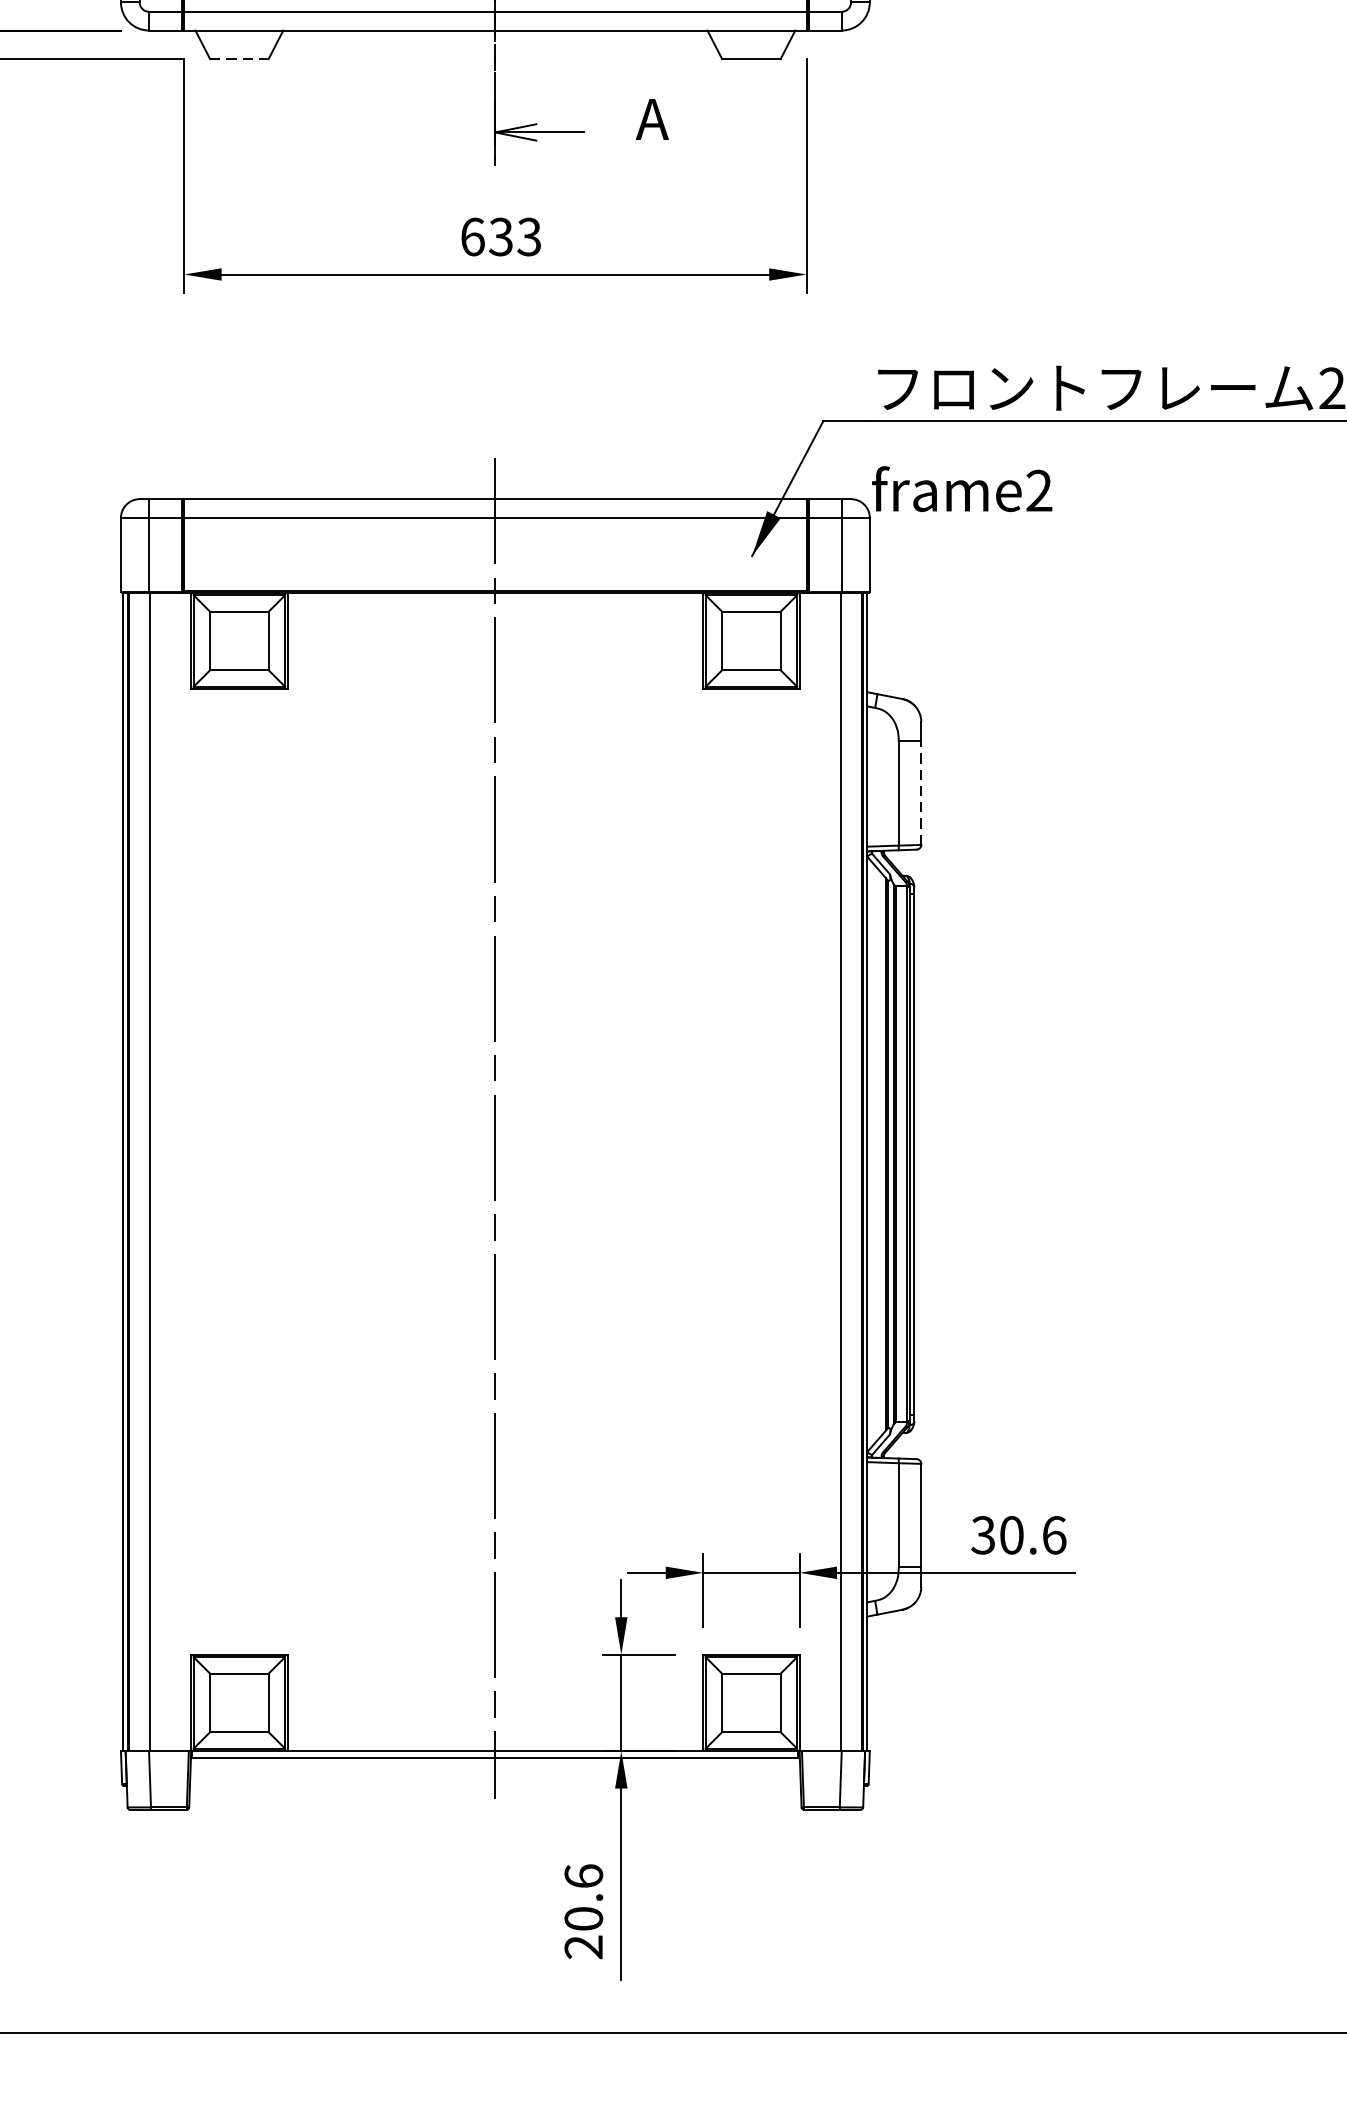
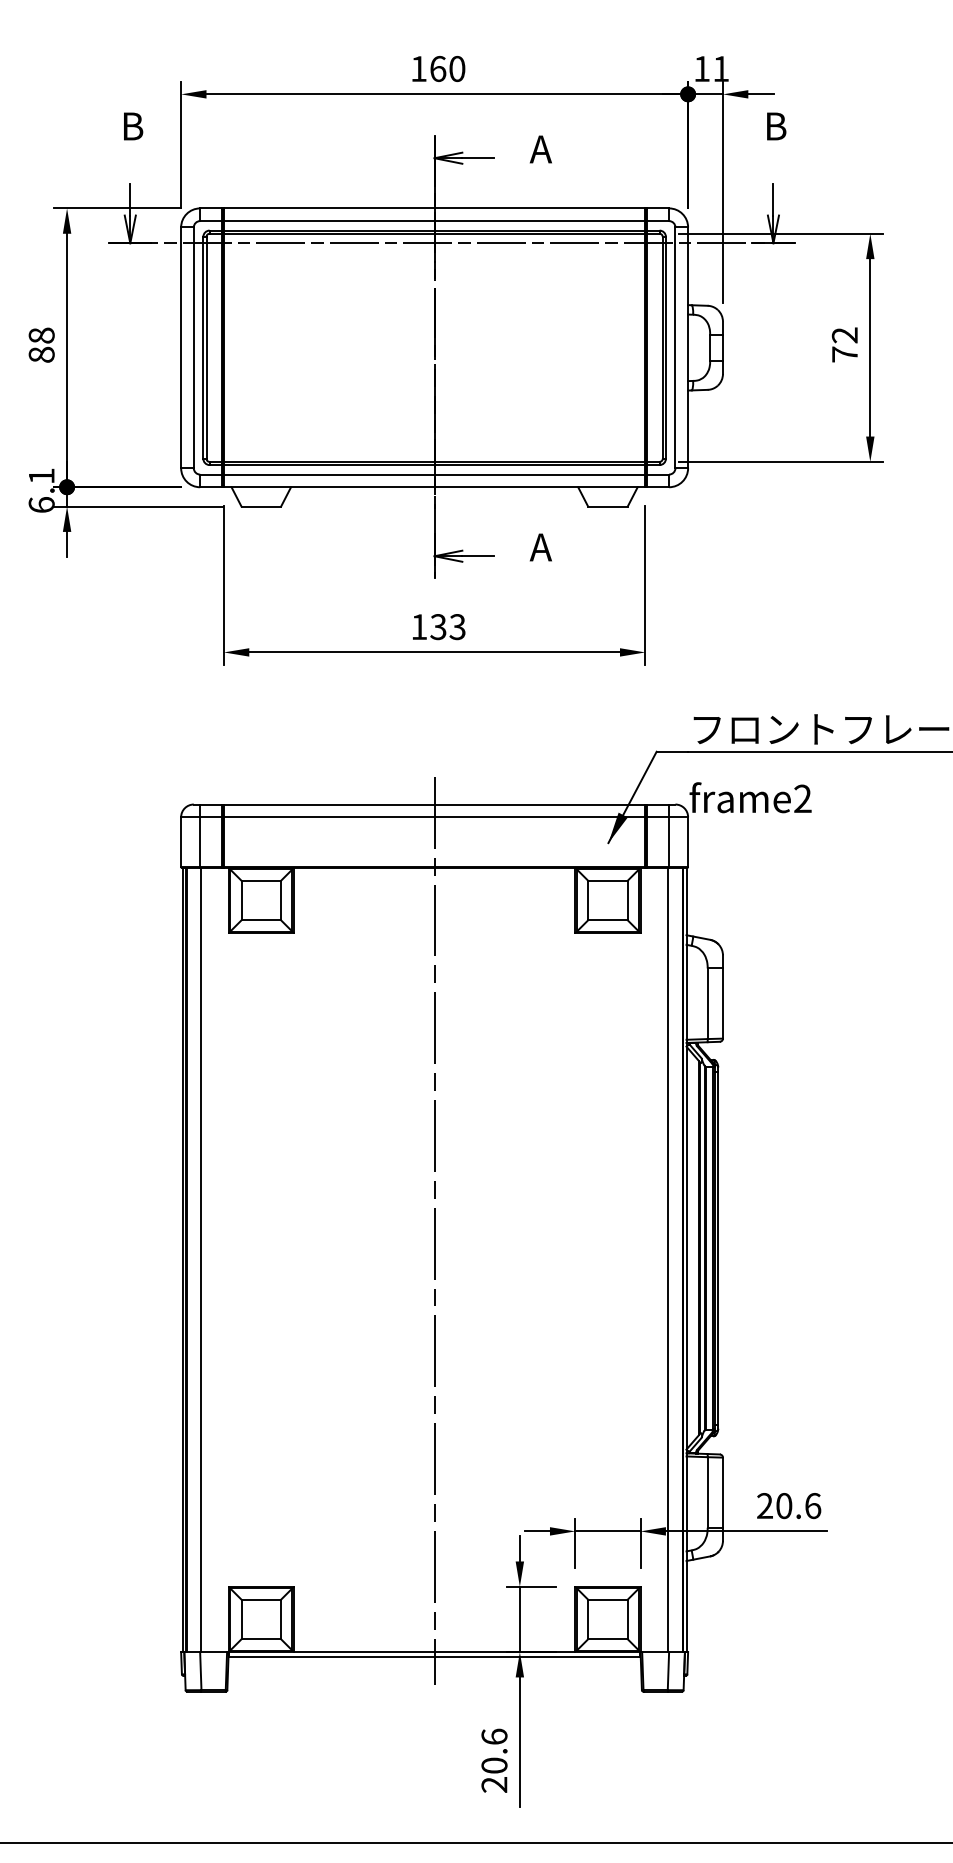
line: (239, 58) -> (261, 506), dashed -> solid
text: (473, 237) -> (419, 627), 633 -> 133
line: (920, 793) -> (722, 1003), dashed -> solid
text: (982, 1536) -> (764, 1506), 30.6 -> 20.6

